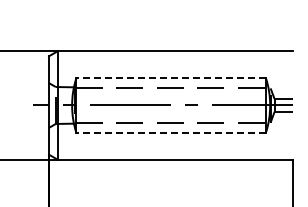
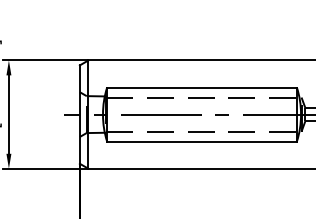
line: (171, 78) -> (202, 87), dashed -> solid
line: (171, 132) -> (202, 141), dashed -> solid

